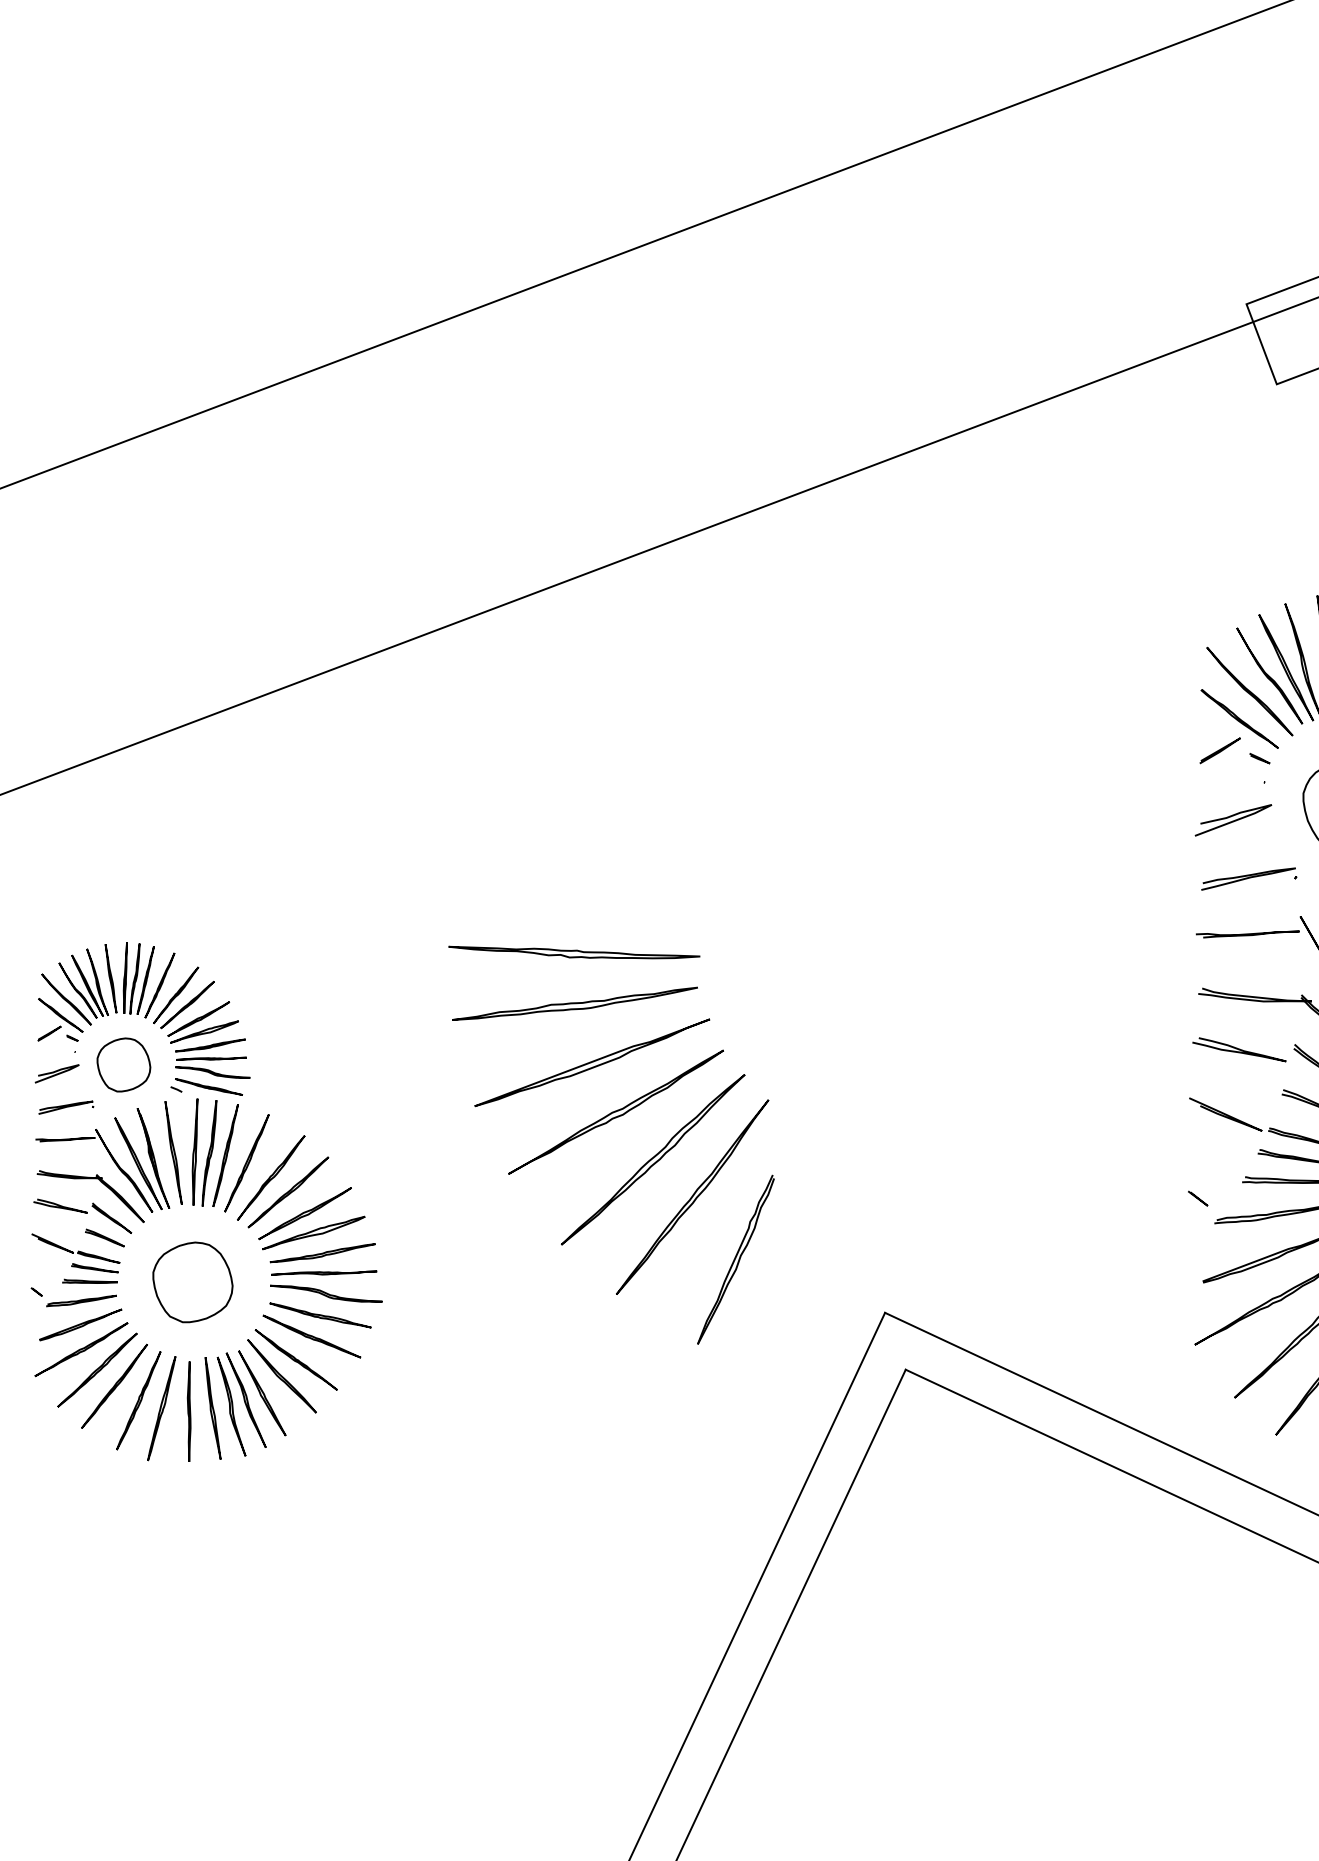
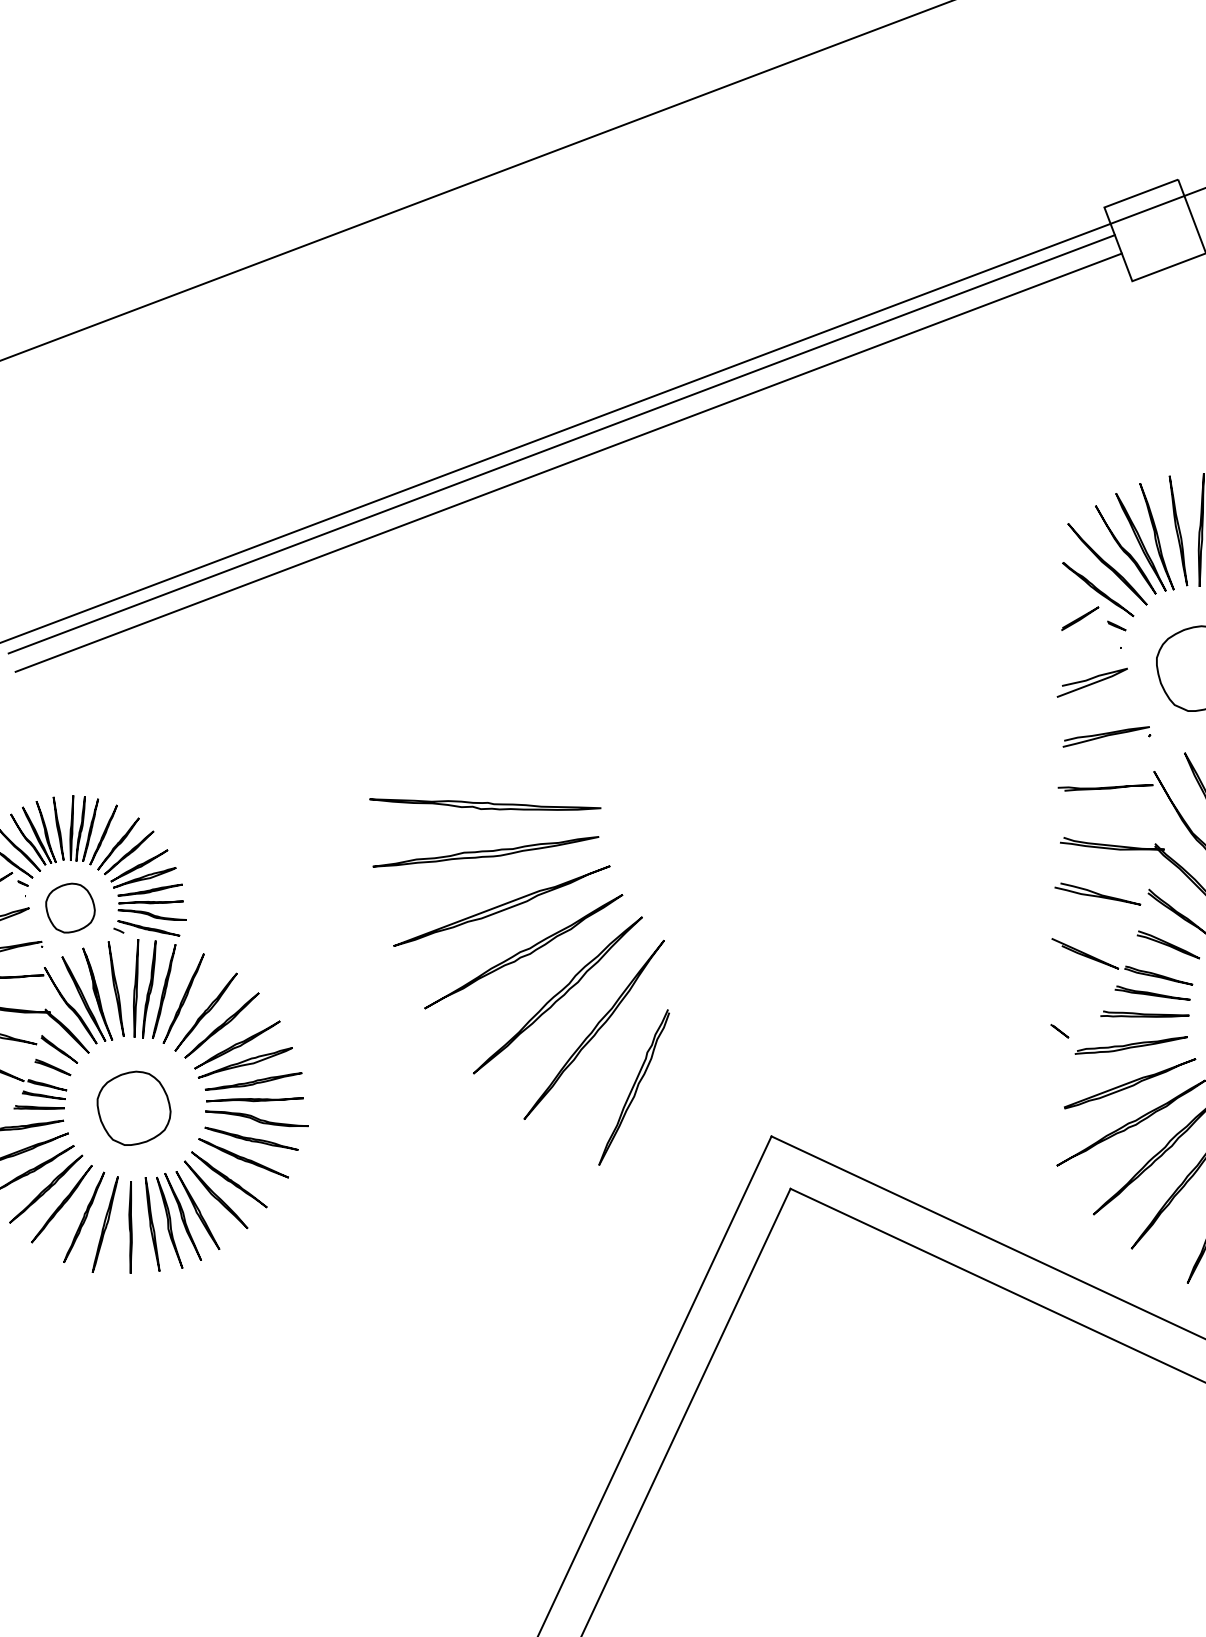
line: (656, 561) -> (561, 444), added
line: (664, 581) -> (568, 462), added

